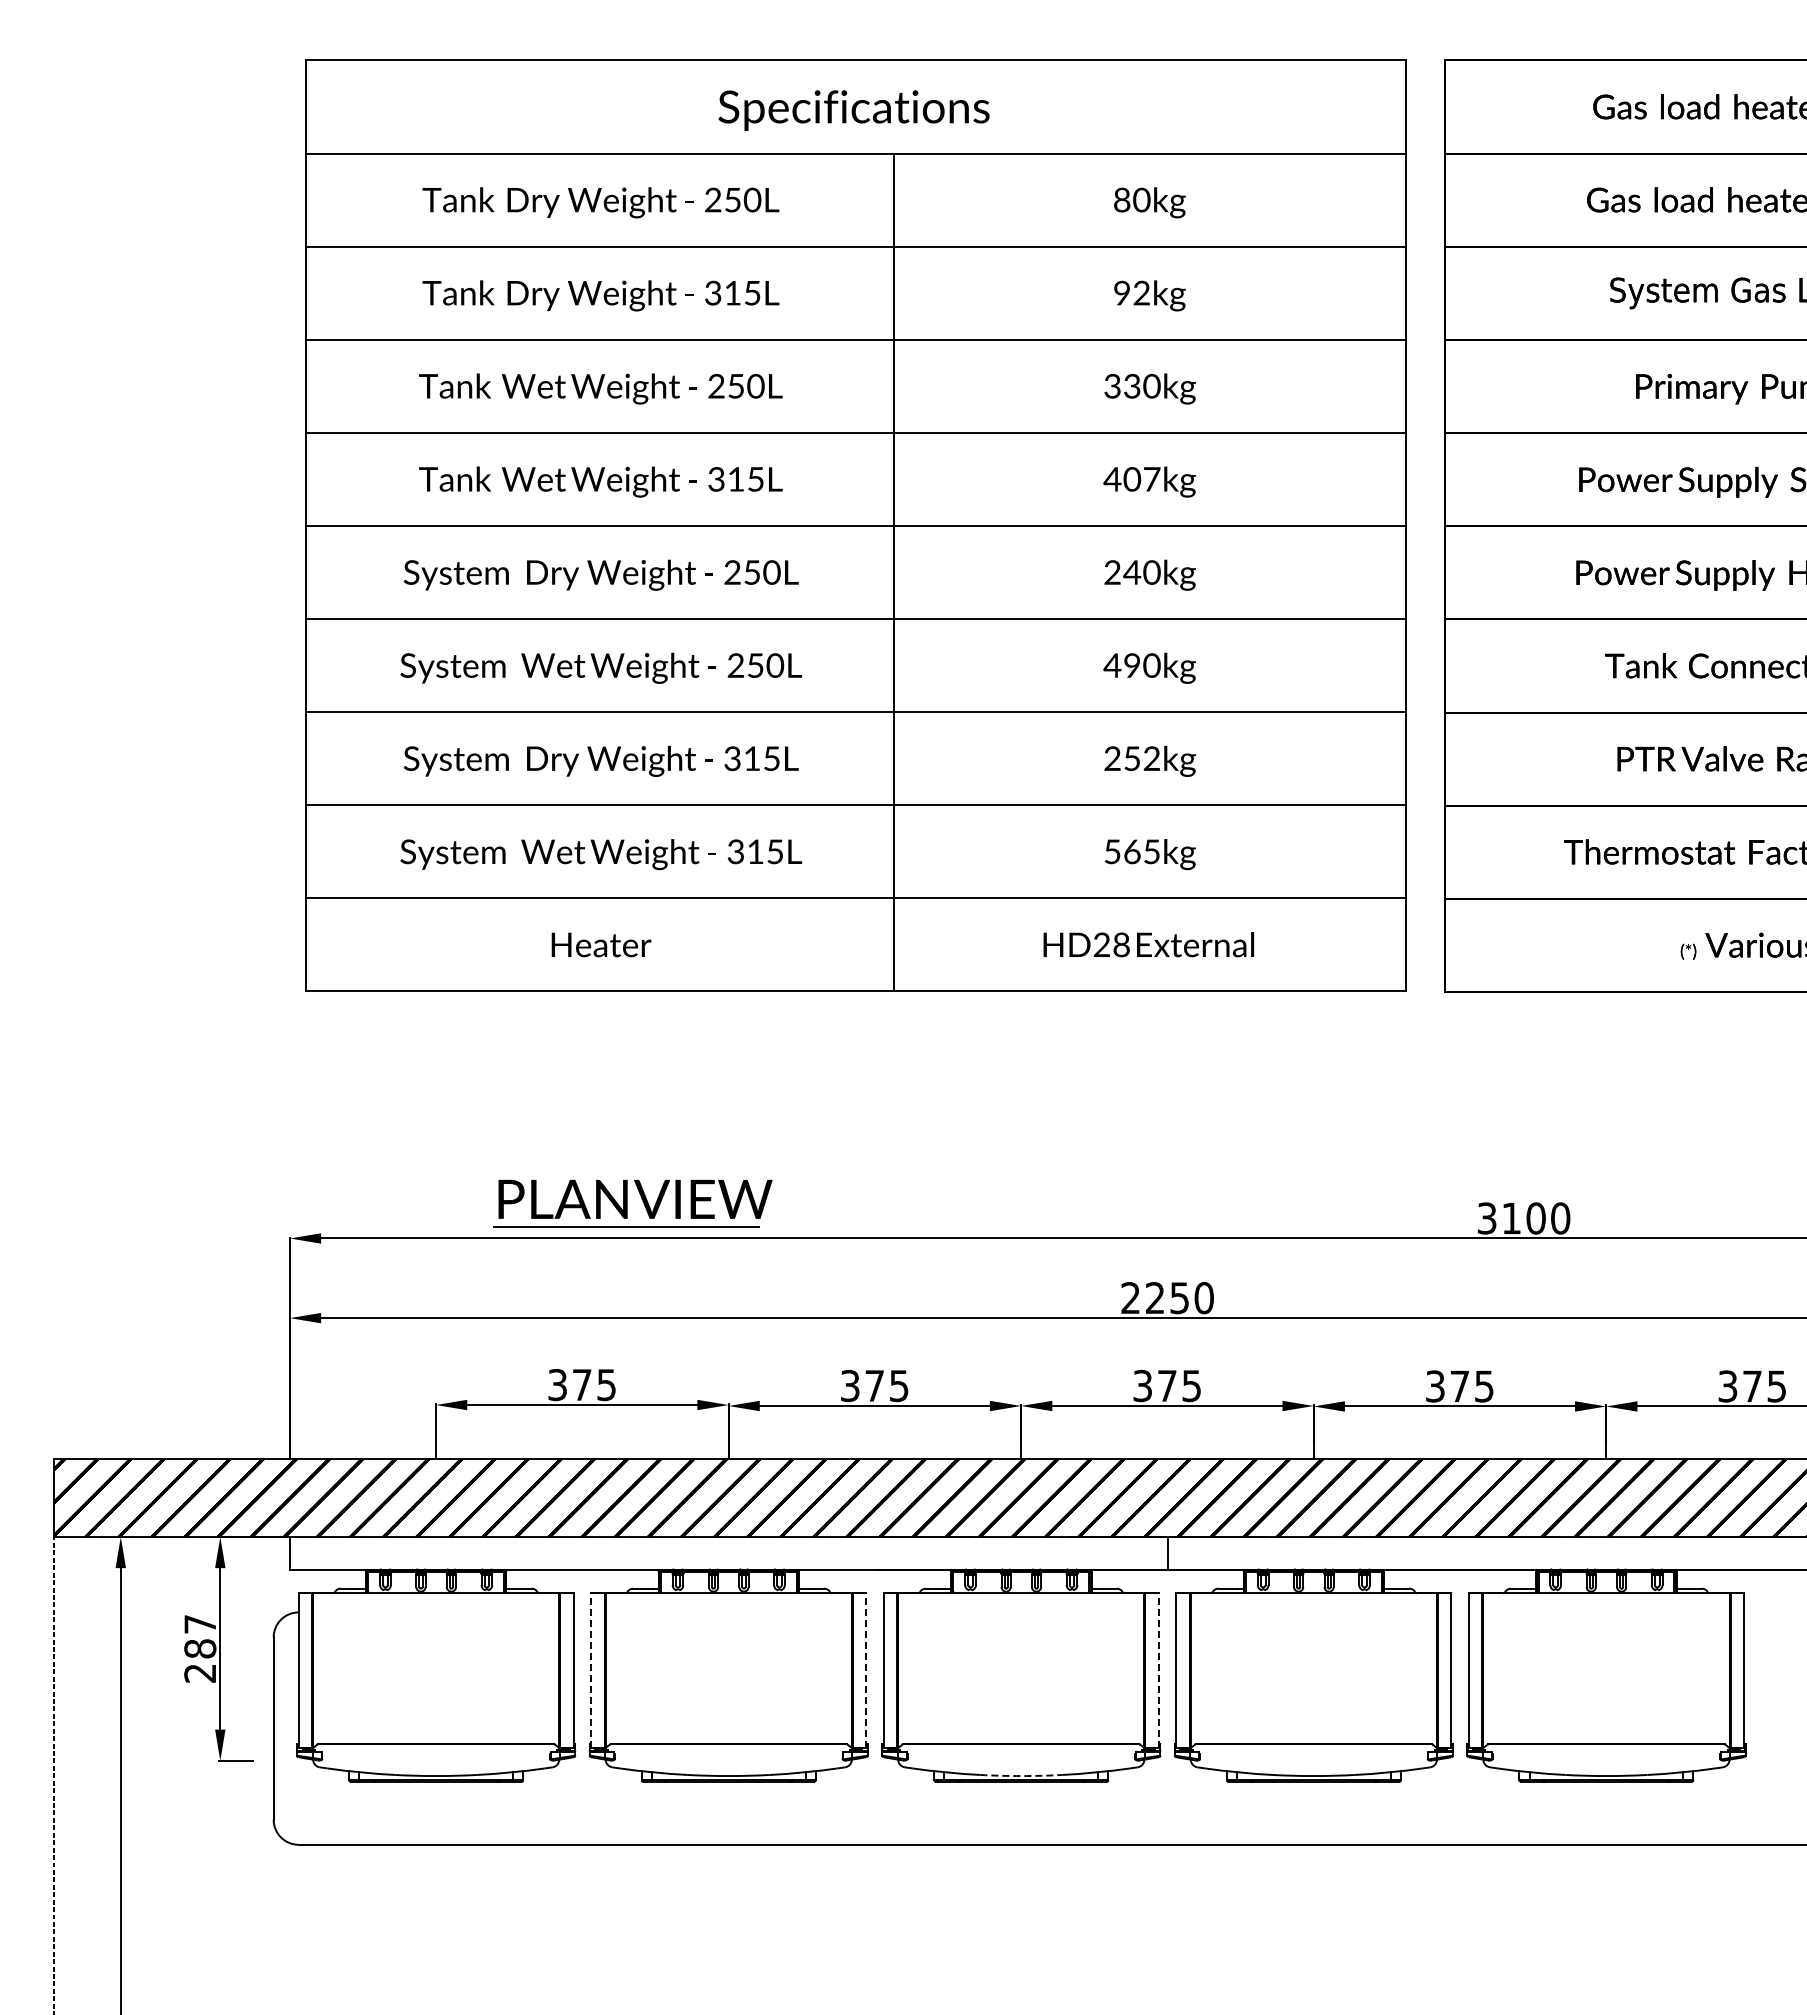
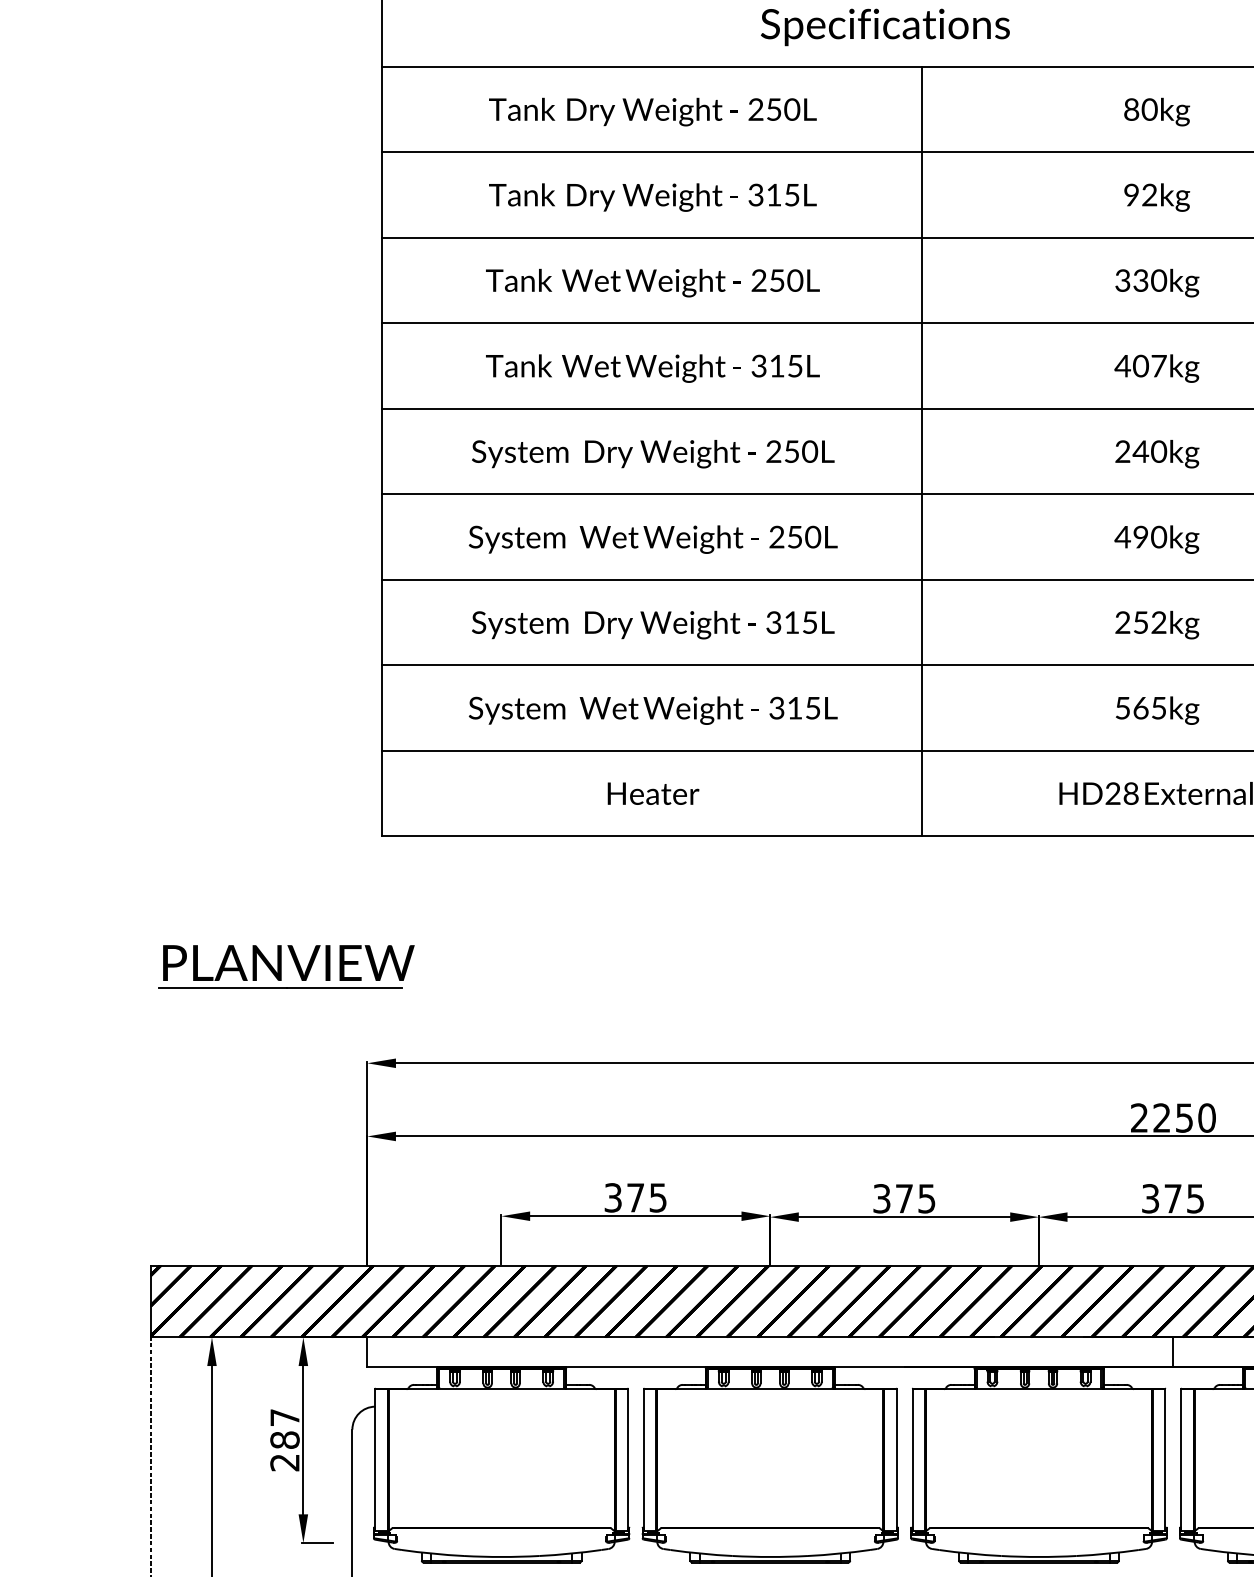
part: (632, 1203) -> (286, 966), moved
line: (591, 1670) -> (644, 1460), dashed -> solid
line: (866, 1670) -> (896, 1460), dashed -> solid
line: (1158, 1670) -> (1165, 1460), dashed -> solid
arc: (1021, 1776) -> (1039, 1557), dashed -> solid

